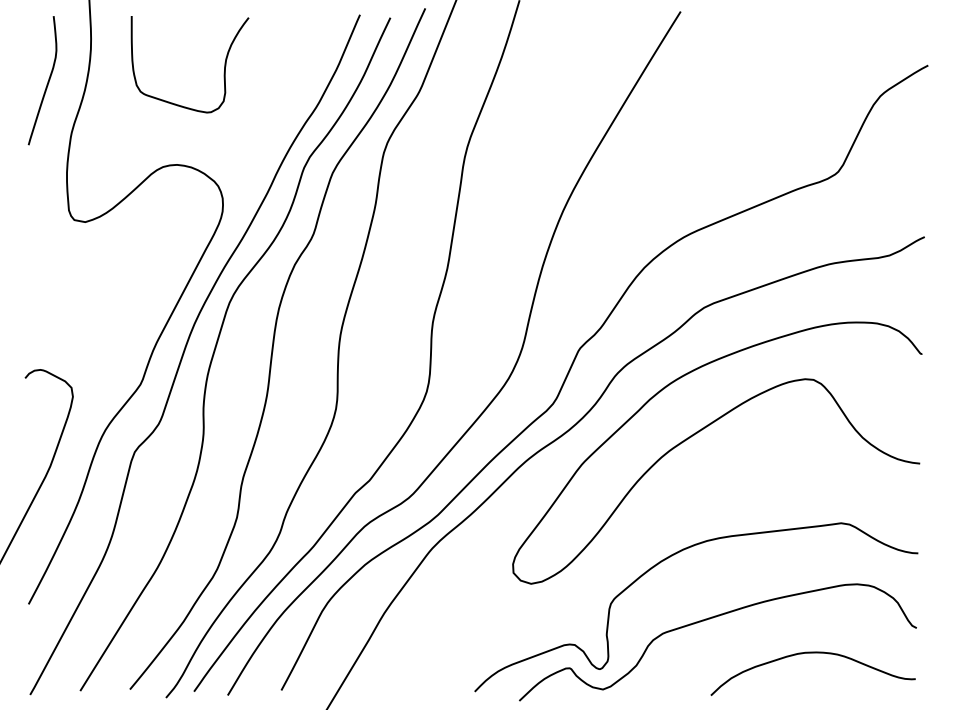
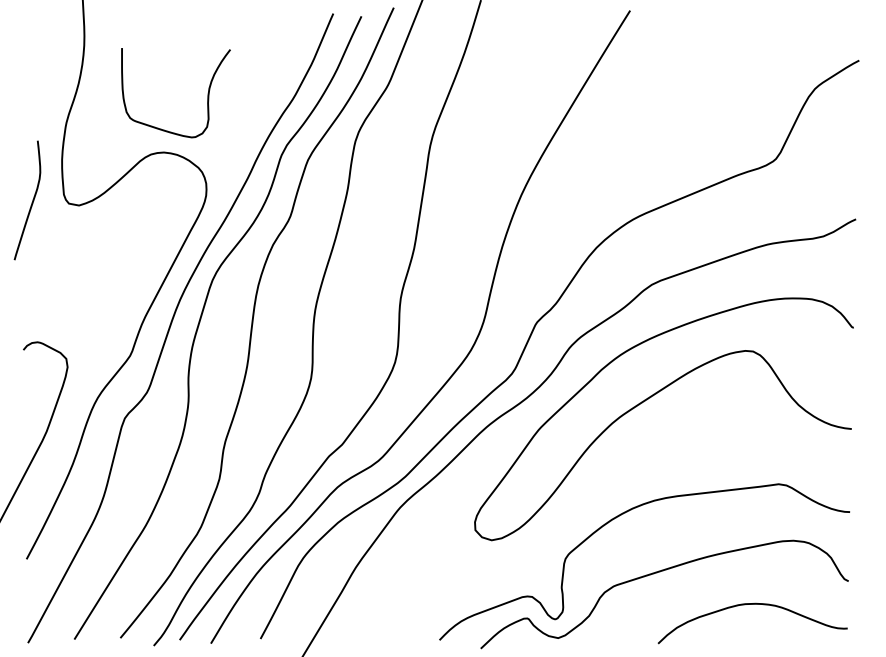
curve: (224, 64) -> (207, 92), moved
curve: (47, 81) -> (32, 201), moved

